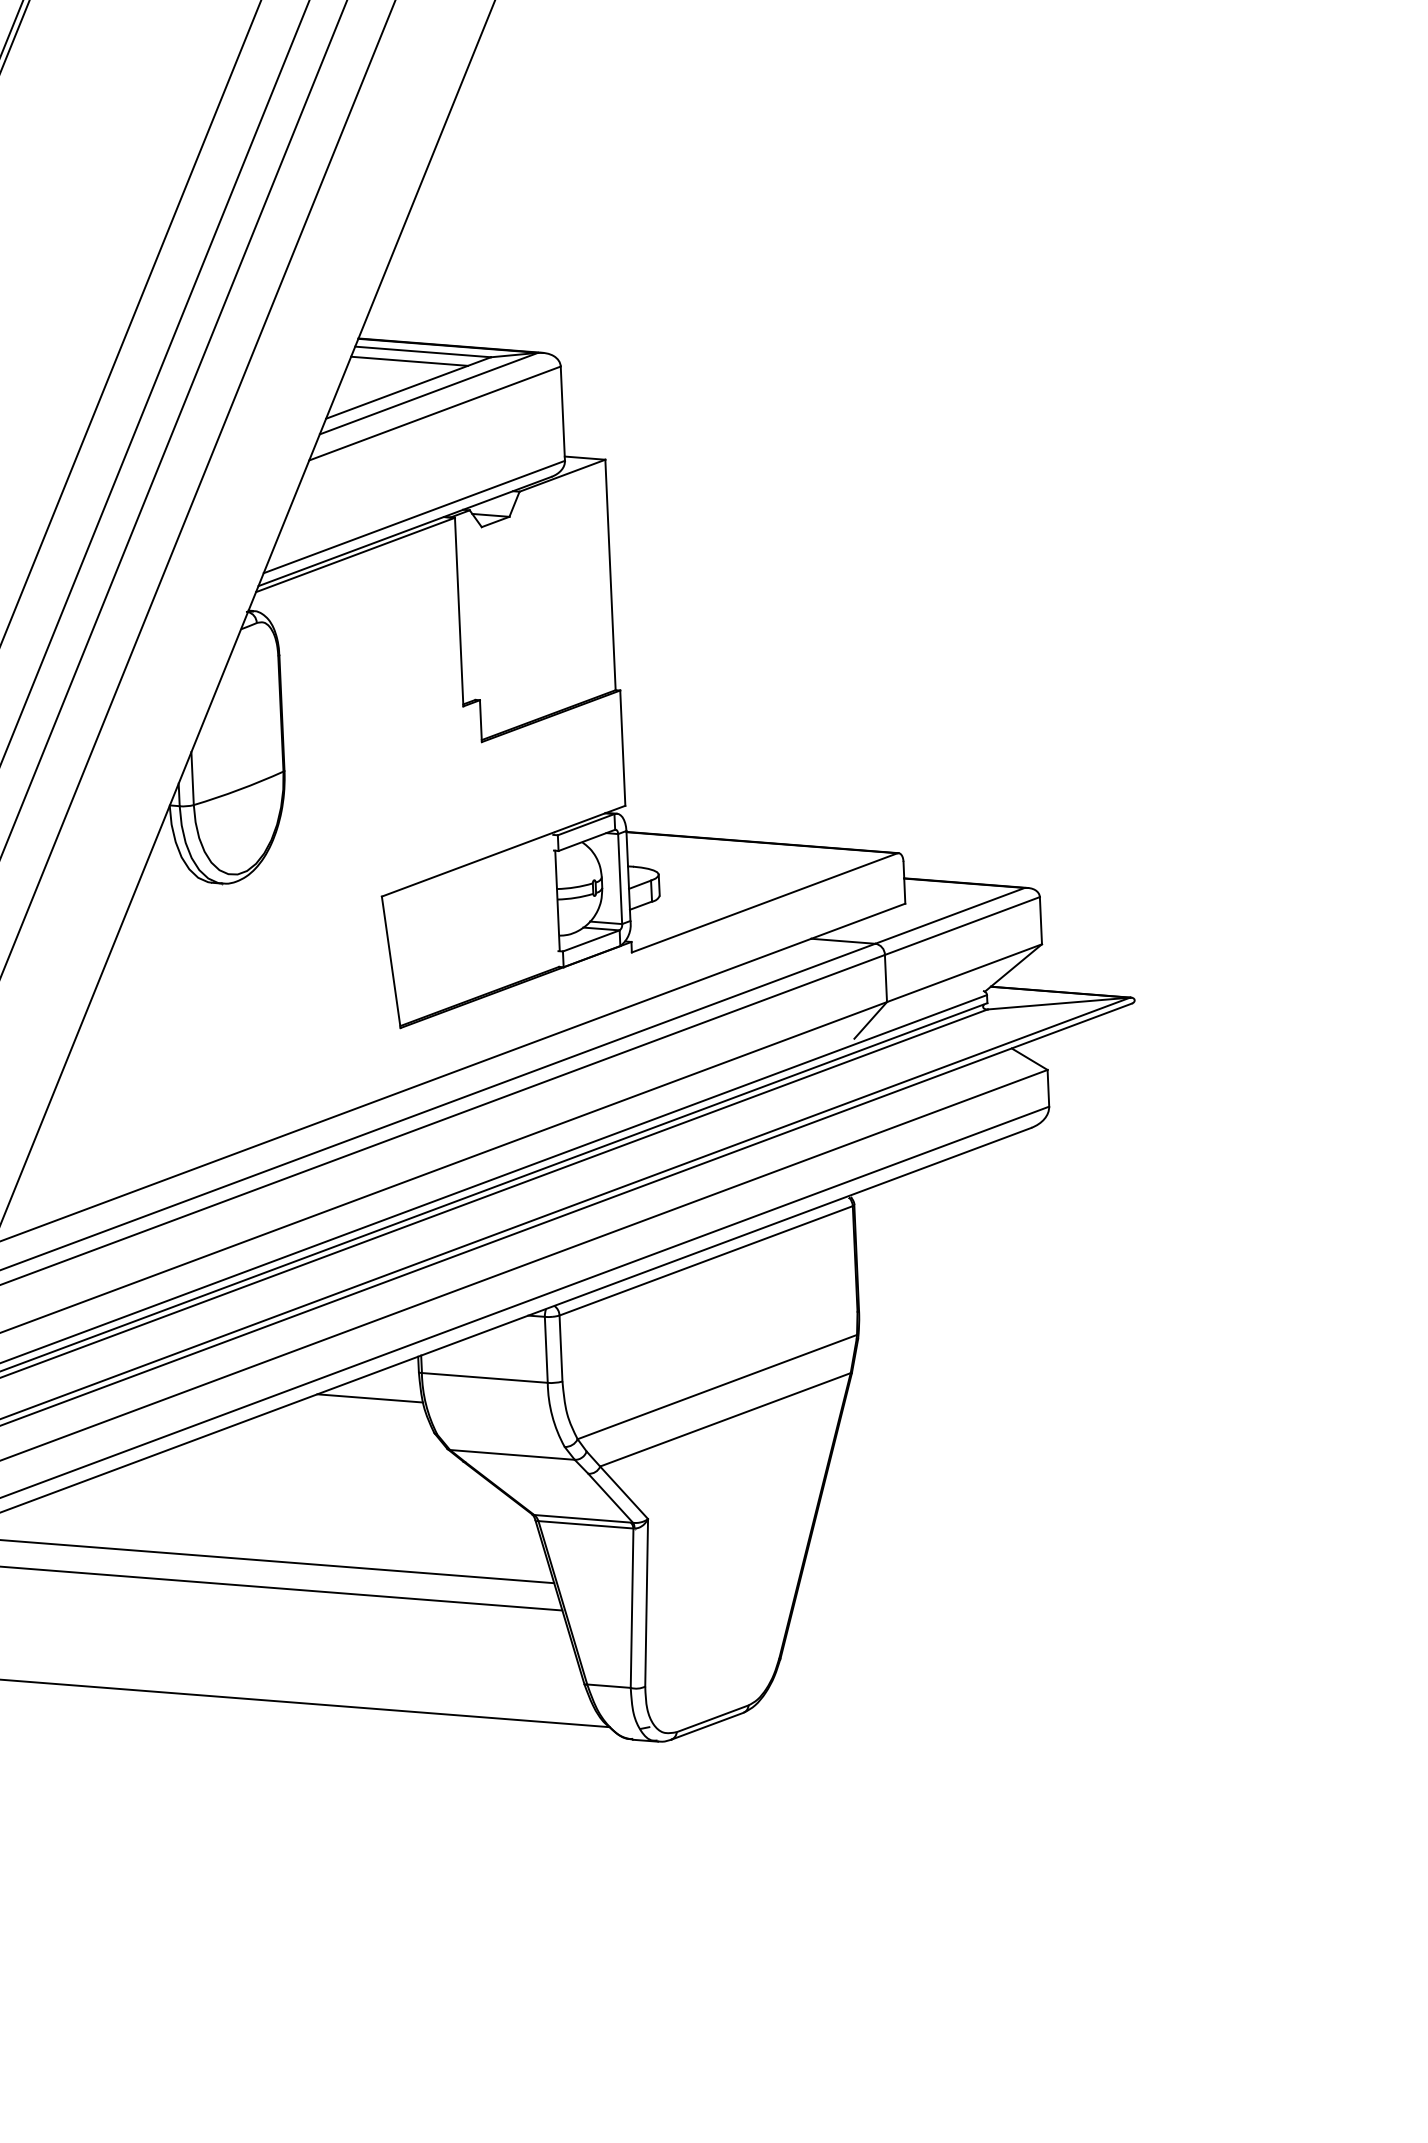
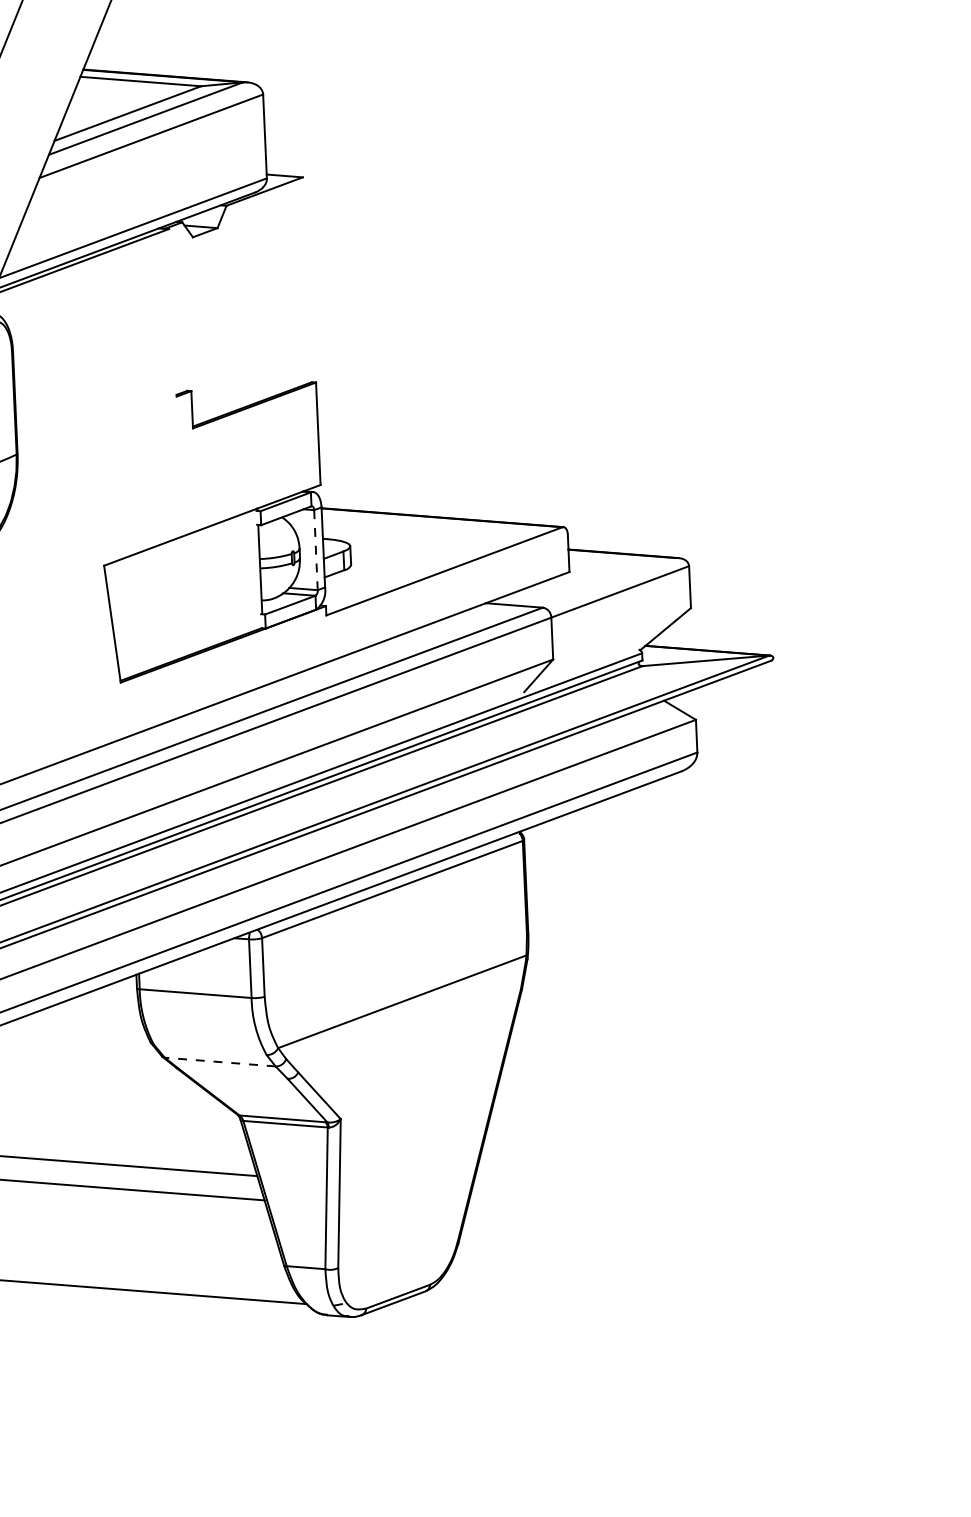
line: (409, 360) -> (128, 89), removed
line: (610, 574) -> (307, 279), removed
line: (458, 611) -> (172, 312), removed
line: (620, 878) -> (316, 549), solid -> dashed
line: (949, 915) -> (608, 582), removed
line: (964, 973) -> (622, 634), removed
line: (370, 1398) -> (94, 1011), removed
line: (725, 1419) -> (409, 1030), removed
line: (512, 1454) -> (220, 1061), solid -> dashed

